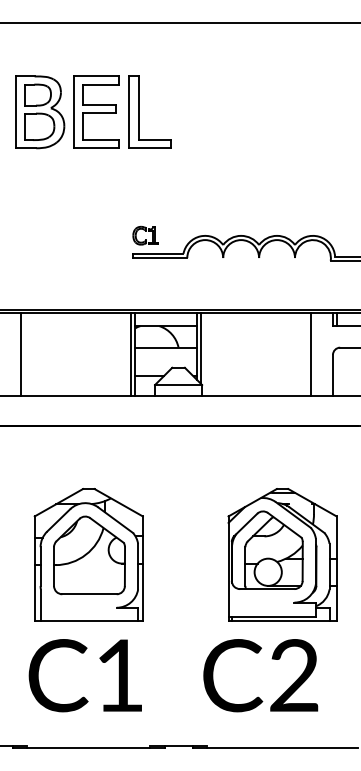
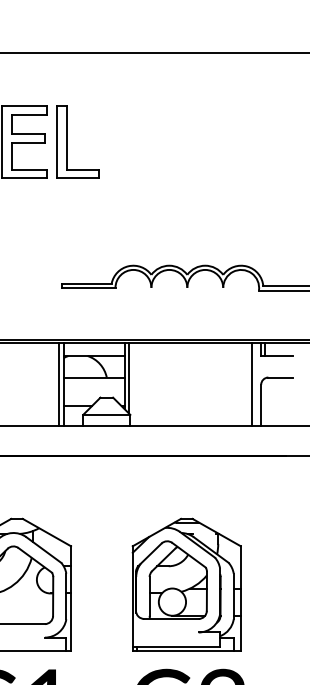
part: (145, 235) -> (73, 265), removed
line: (311, 354) -> (251, 384), moved
part: (282, 554) -> (186, 584), moved

